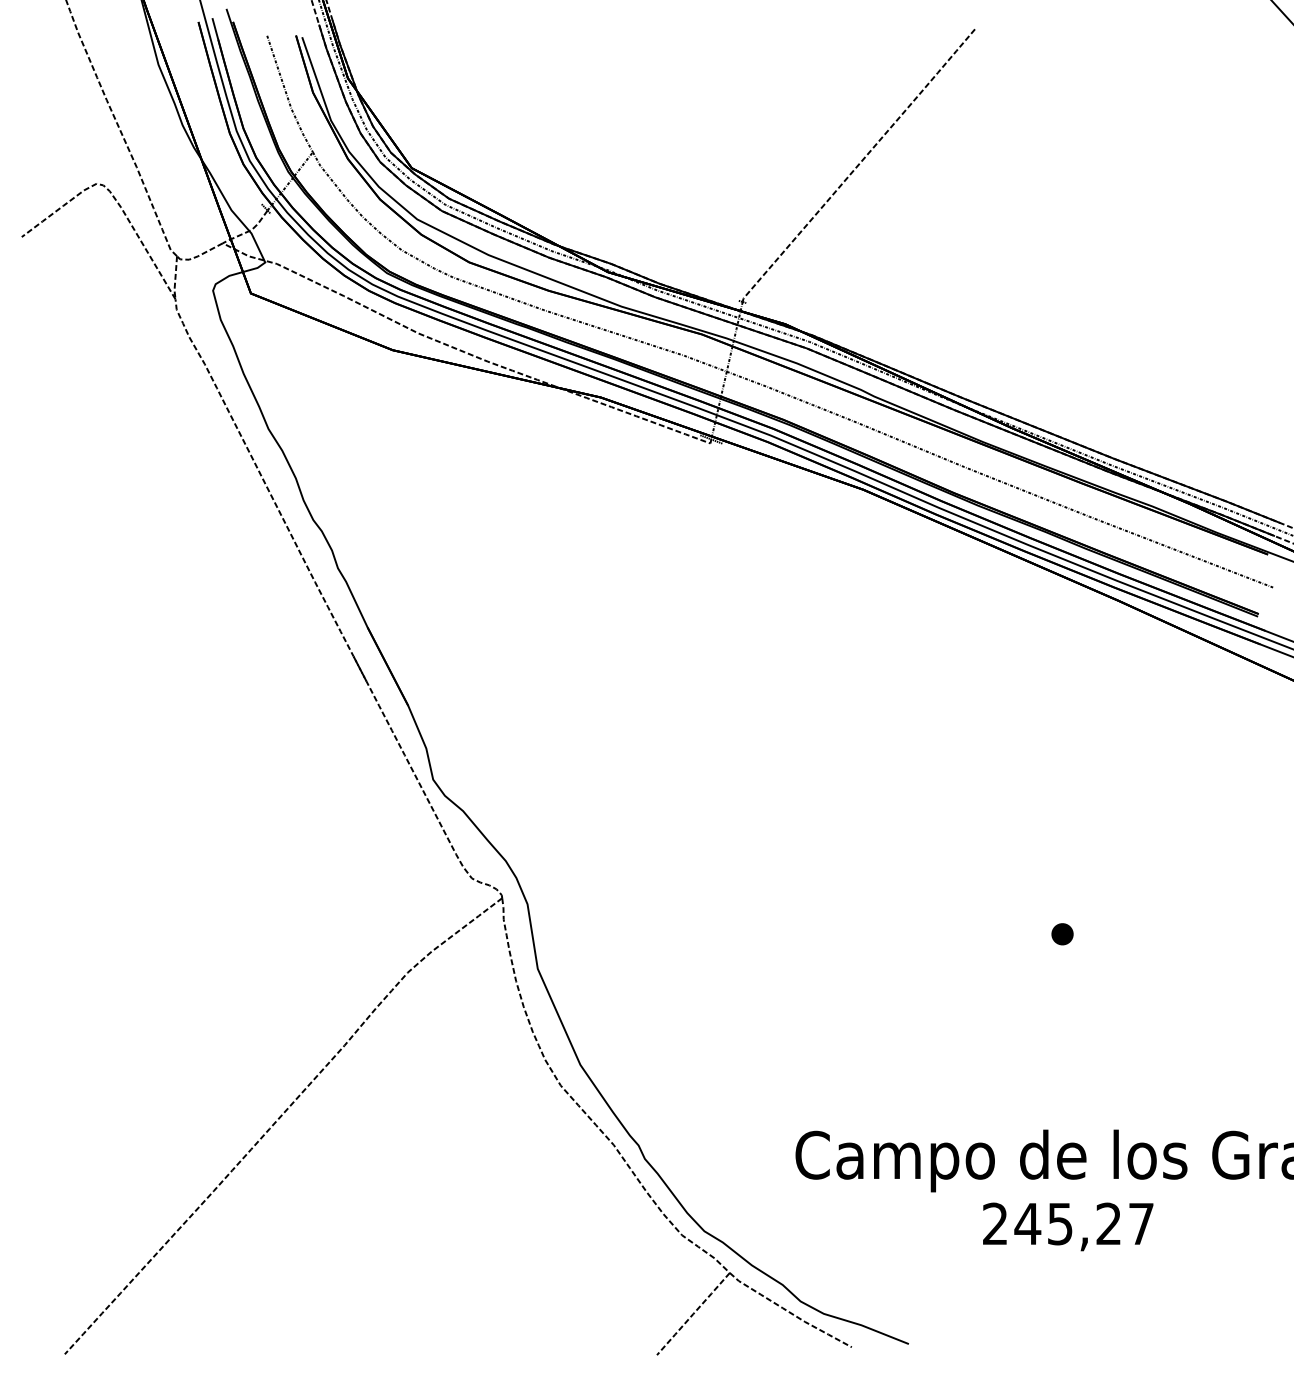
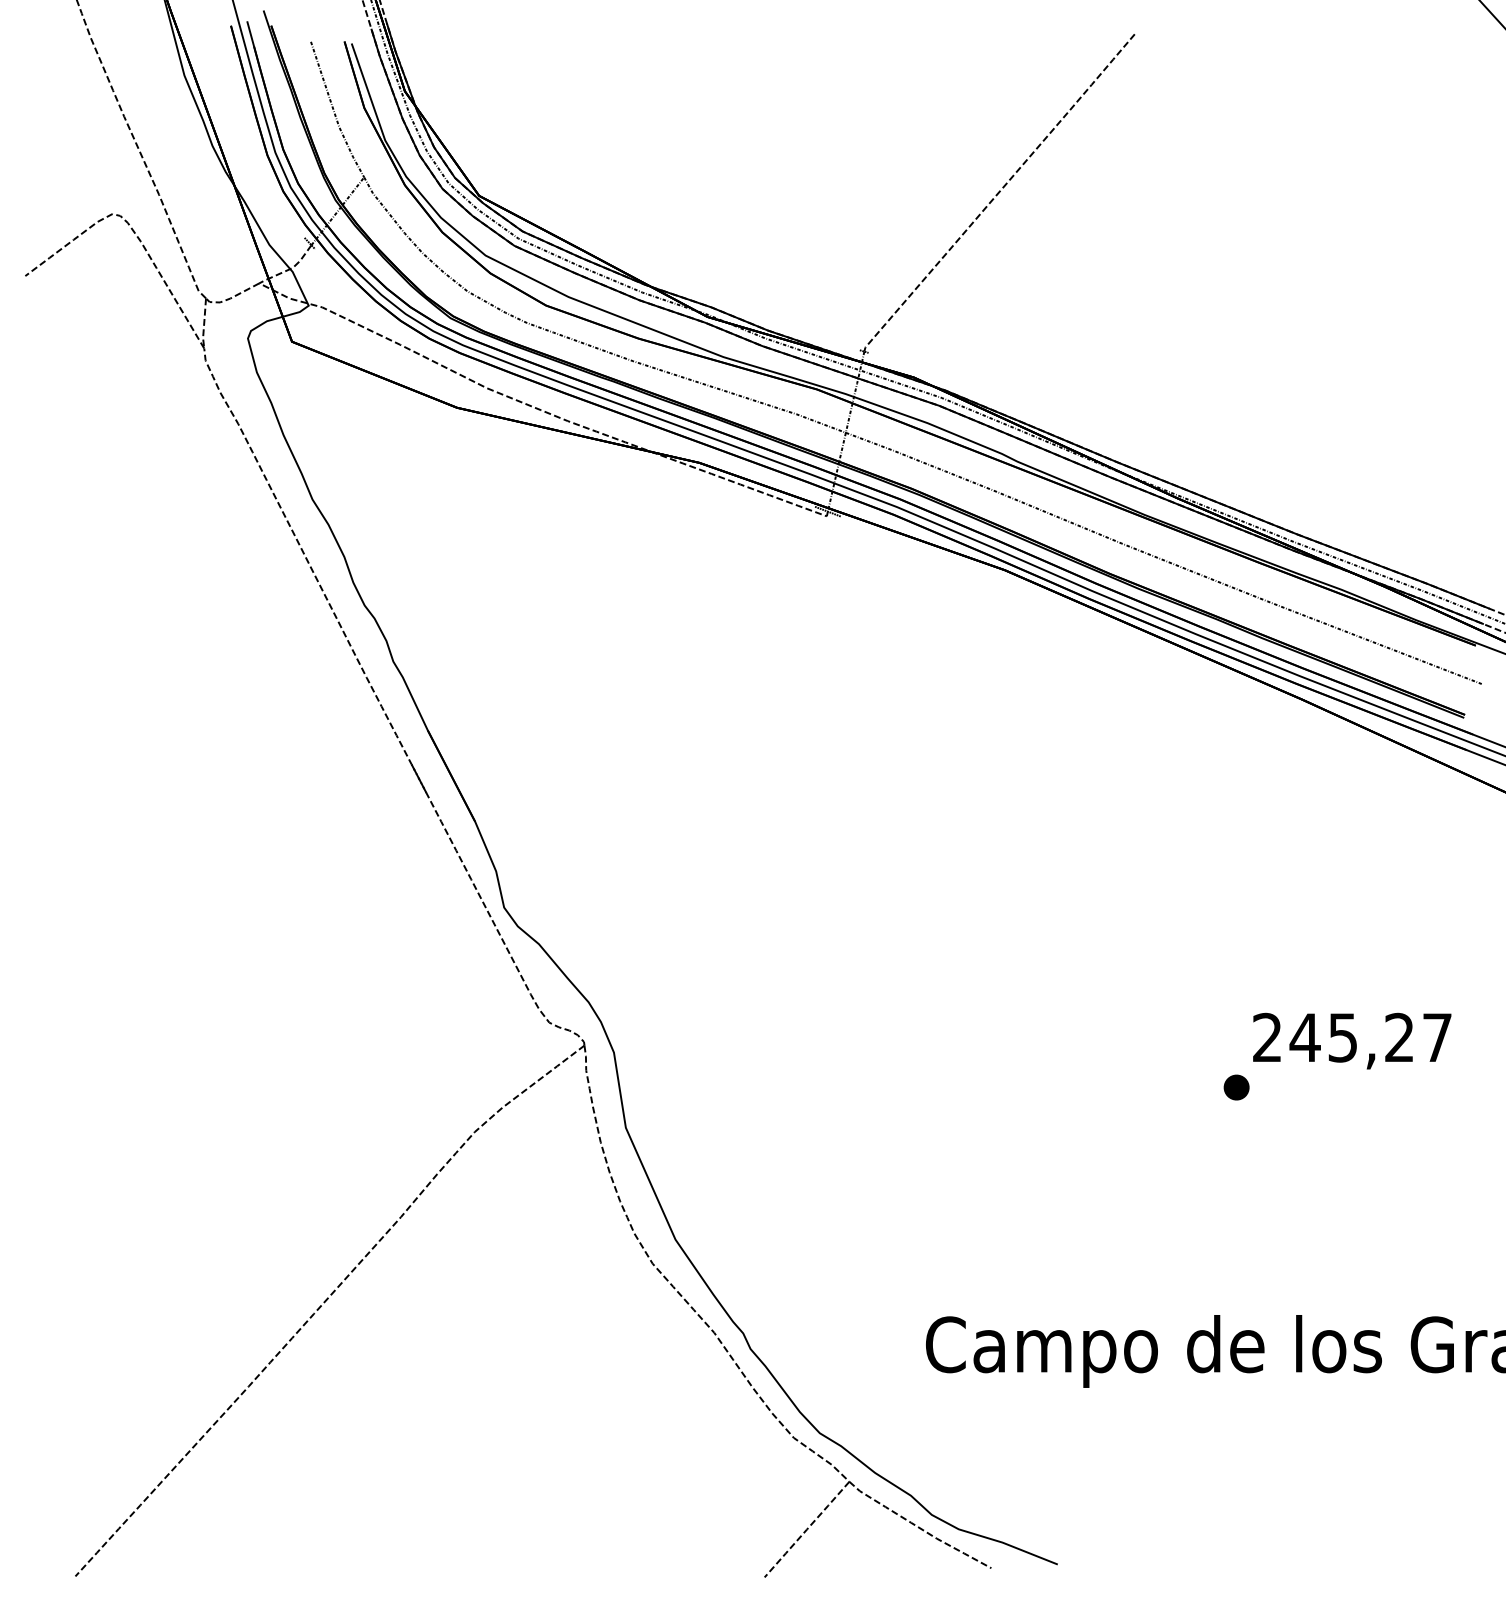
text: (1068, 1226) -> (1352, 1040), moved

